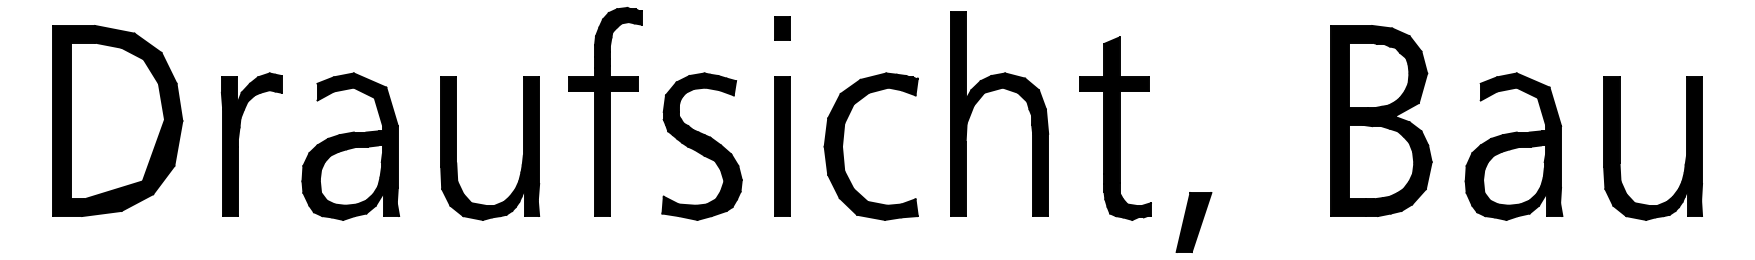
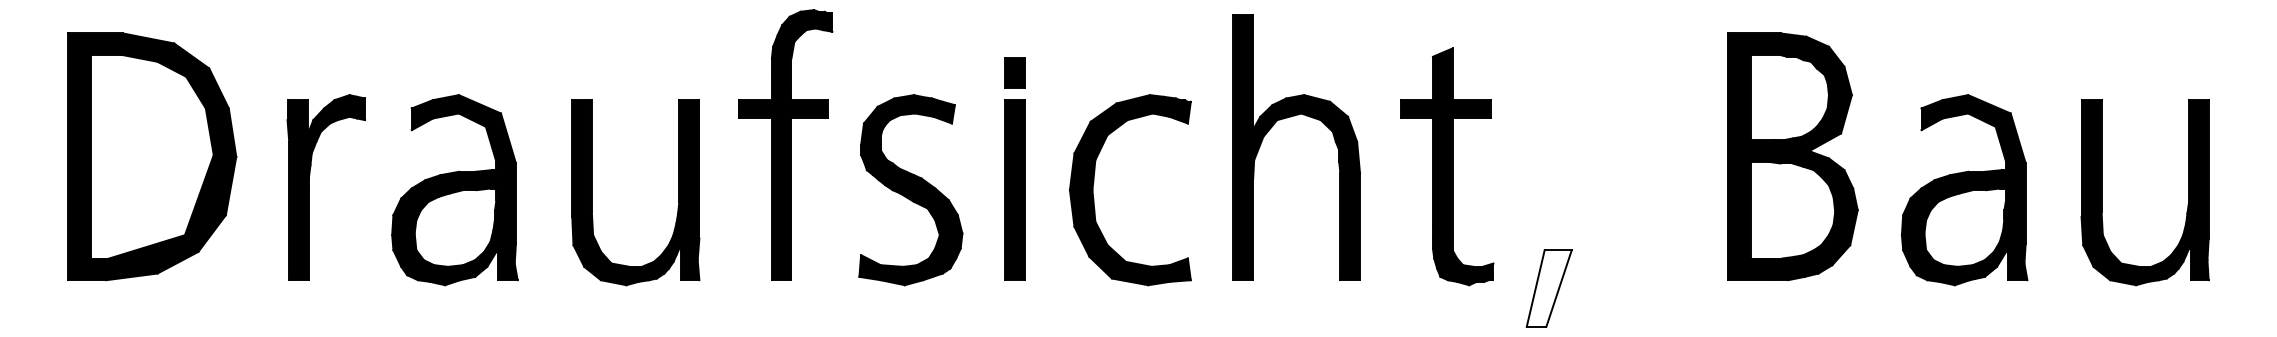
part: (781, 28) -> (1014, 72), moved
fill: (1193, 222) -> (1548, 288), removed

